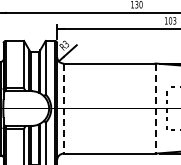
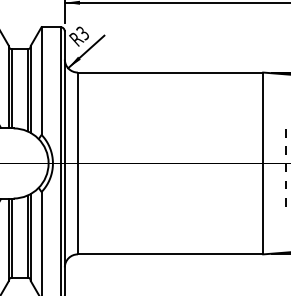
line: (63, 109) -> (77, 165), dashed -> solid
line: (155, 109) -> (263, 165), dashed -> solid

